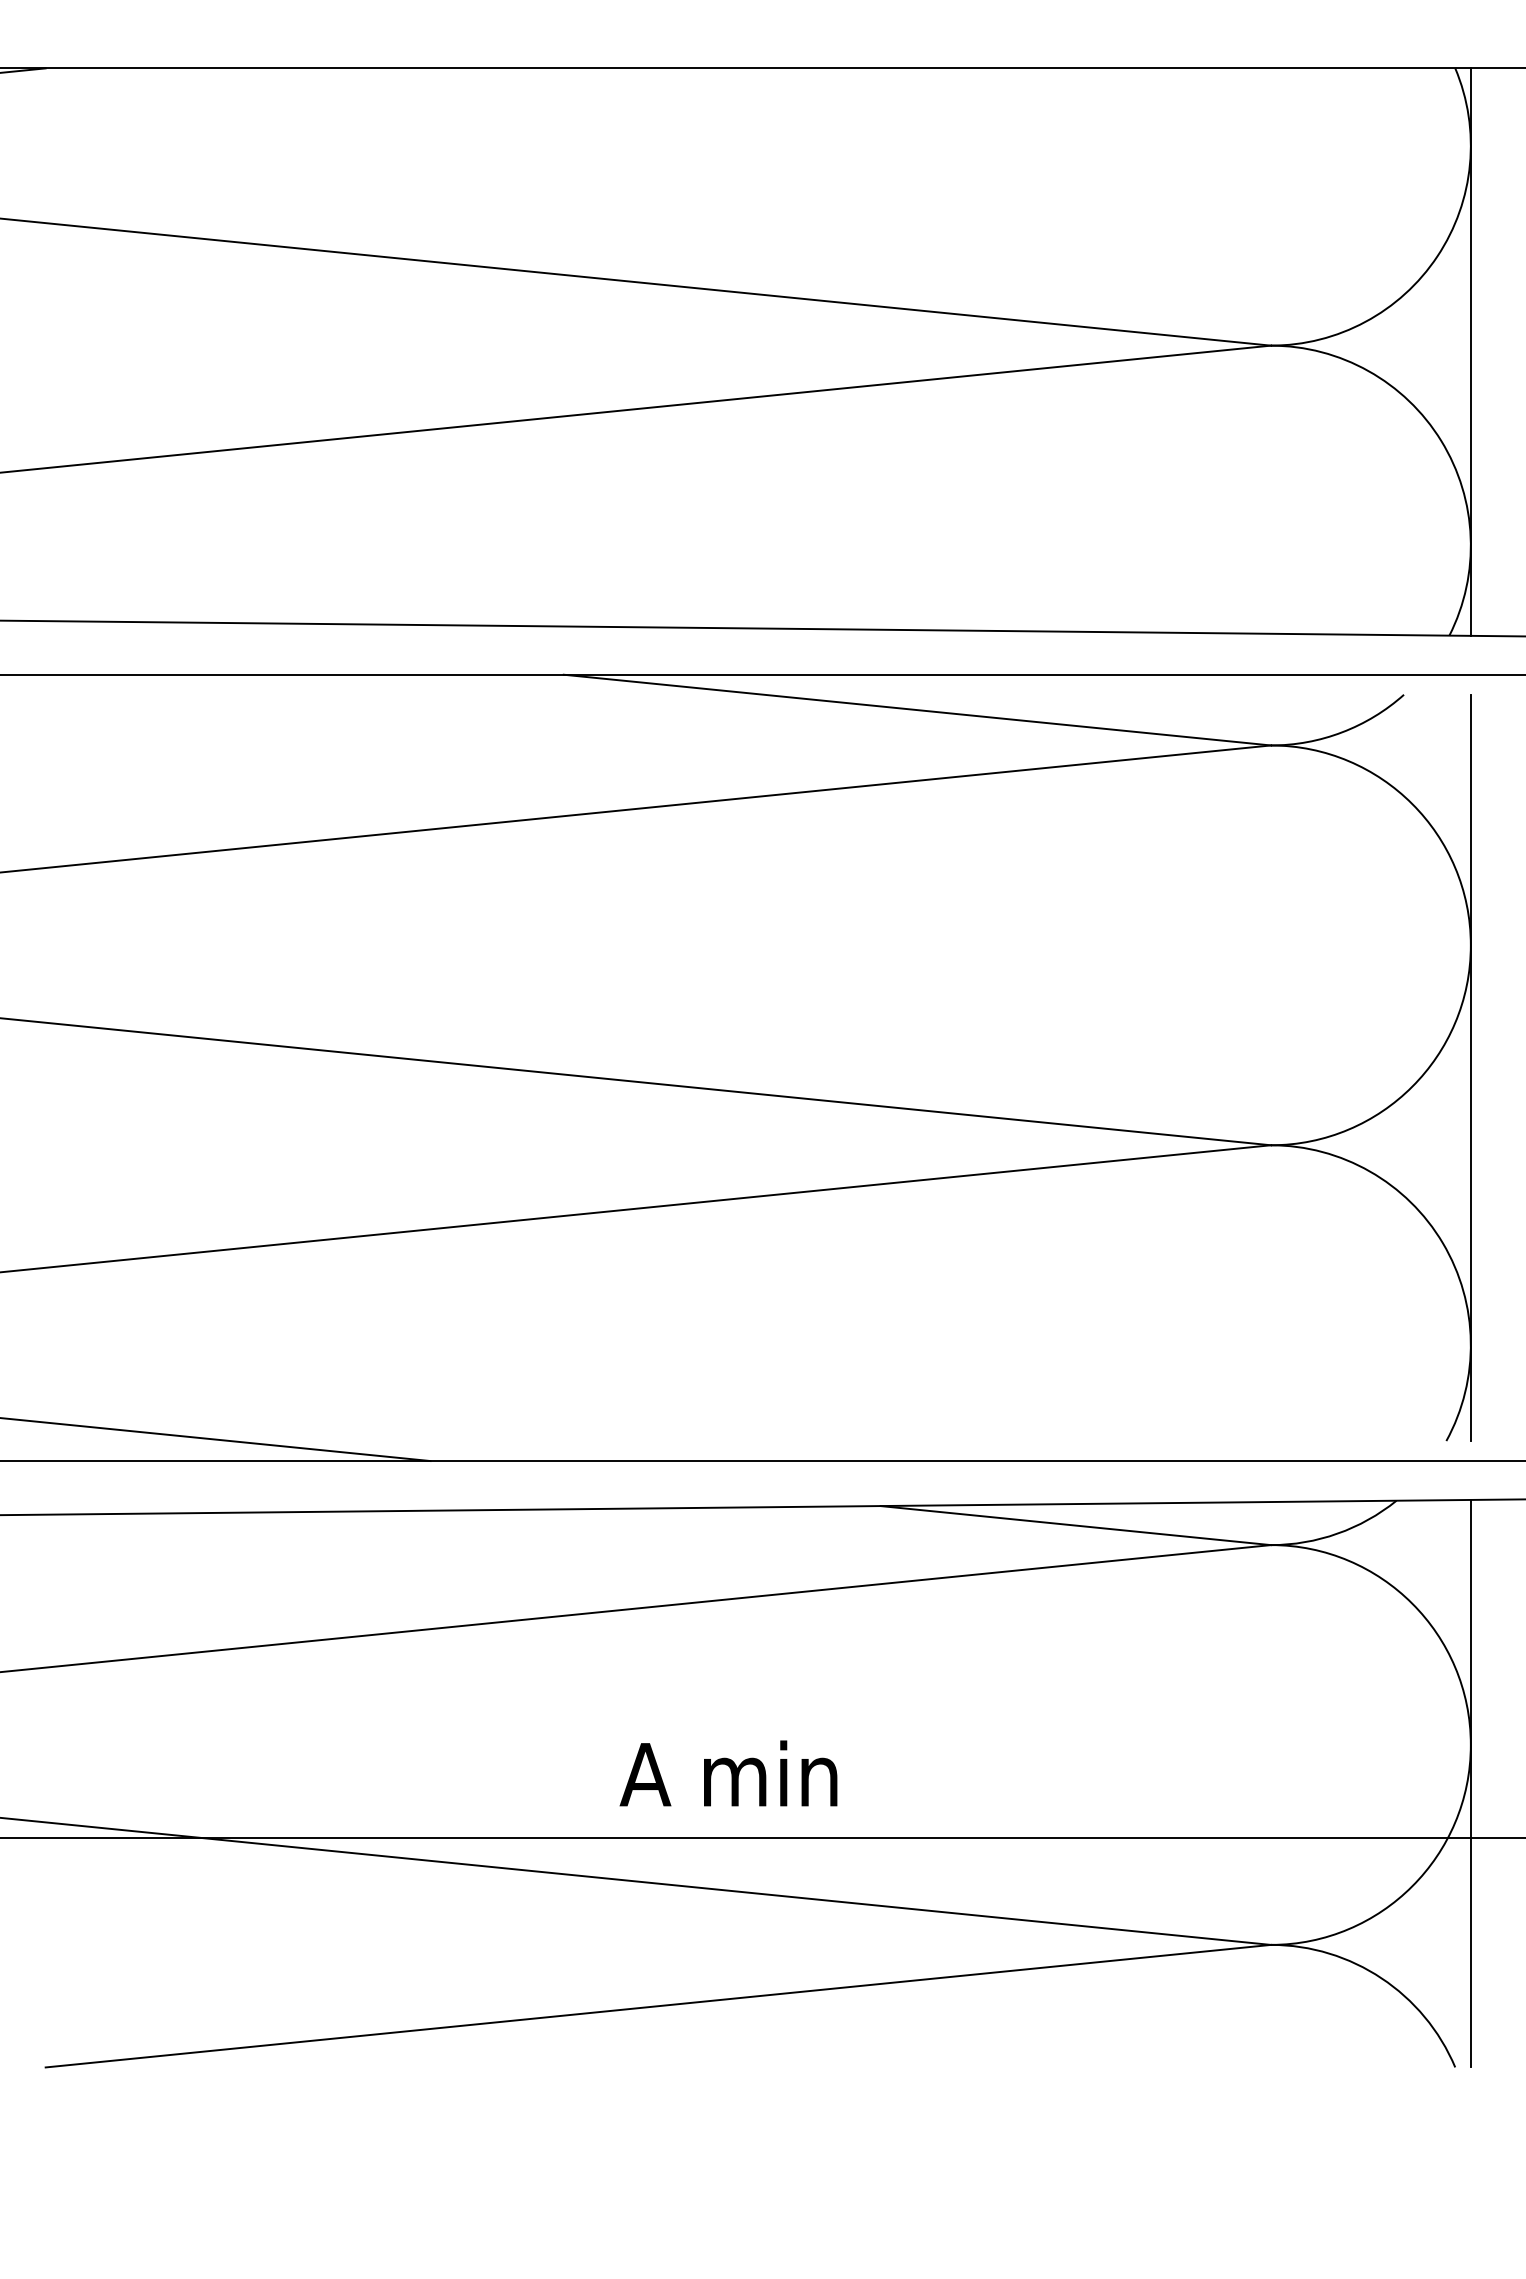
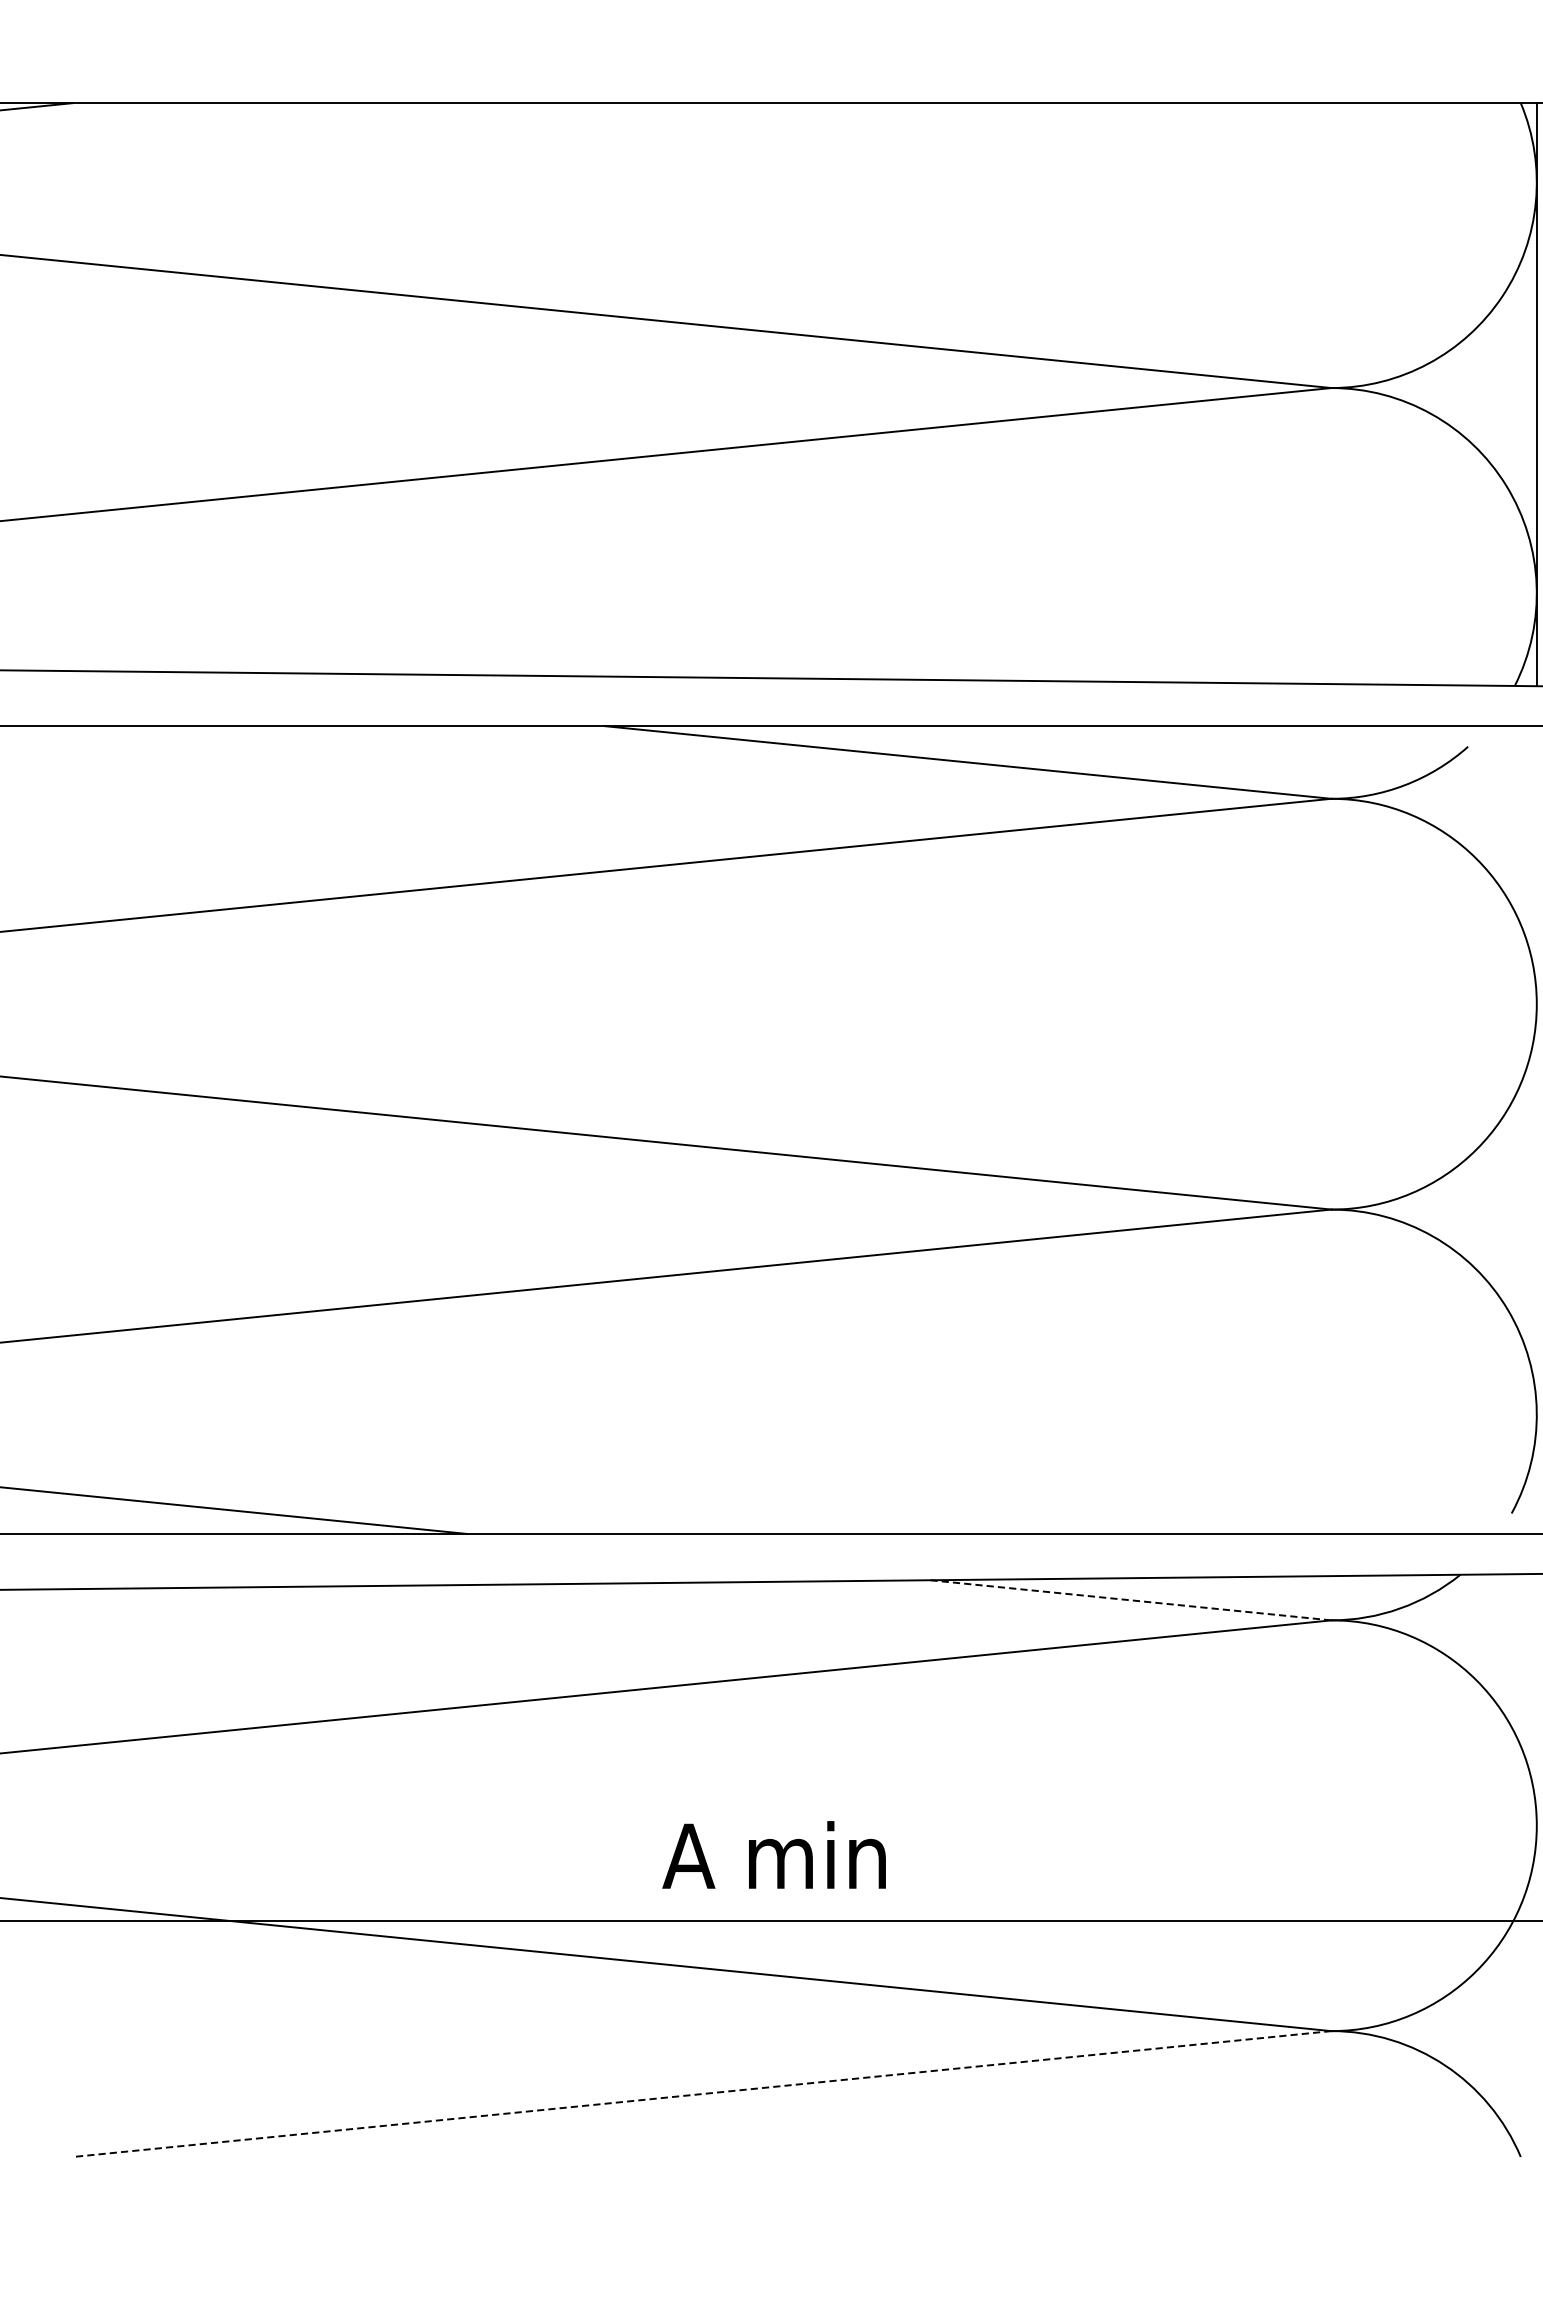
line: (1470, 1067) -> (1536, 1129), removed
line: (1076, 1525) -> (1131, 1600), solid -> dashed
line: (1470, 1783) -> (1536, 1865), removed
line: (658, 2006) -> (702, 2094), solid -> dashed

